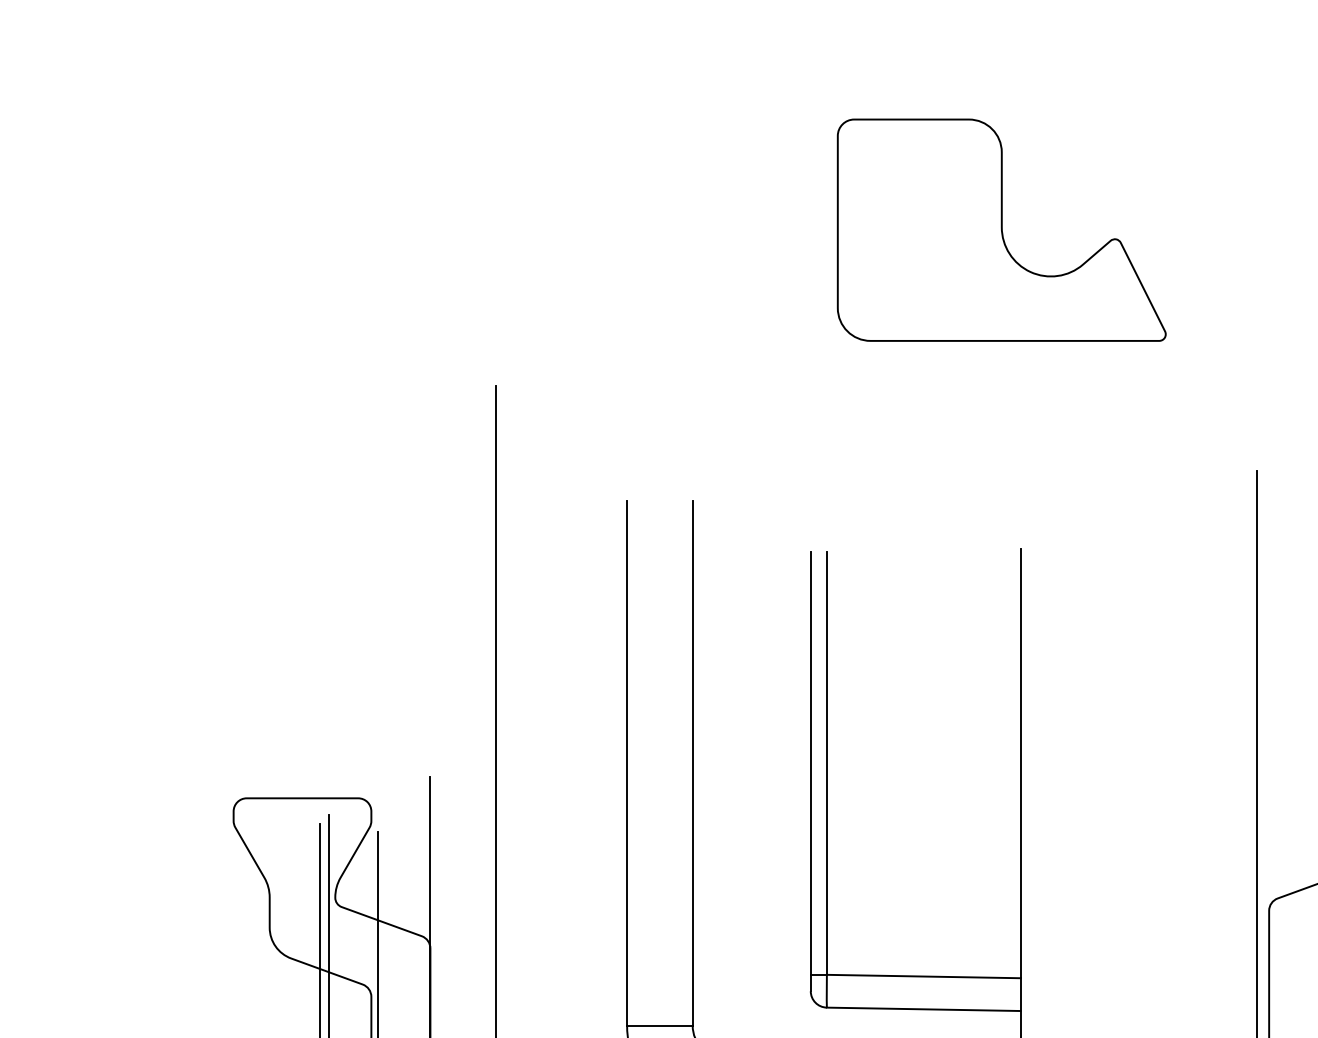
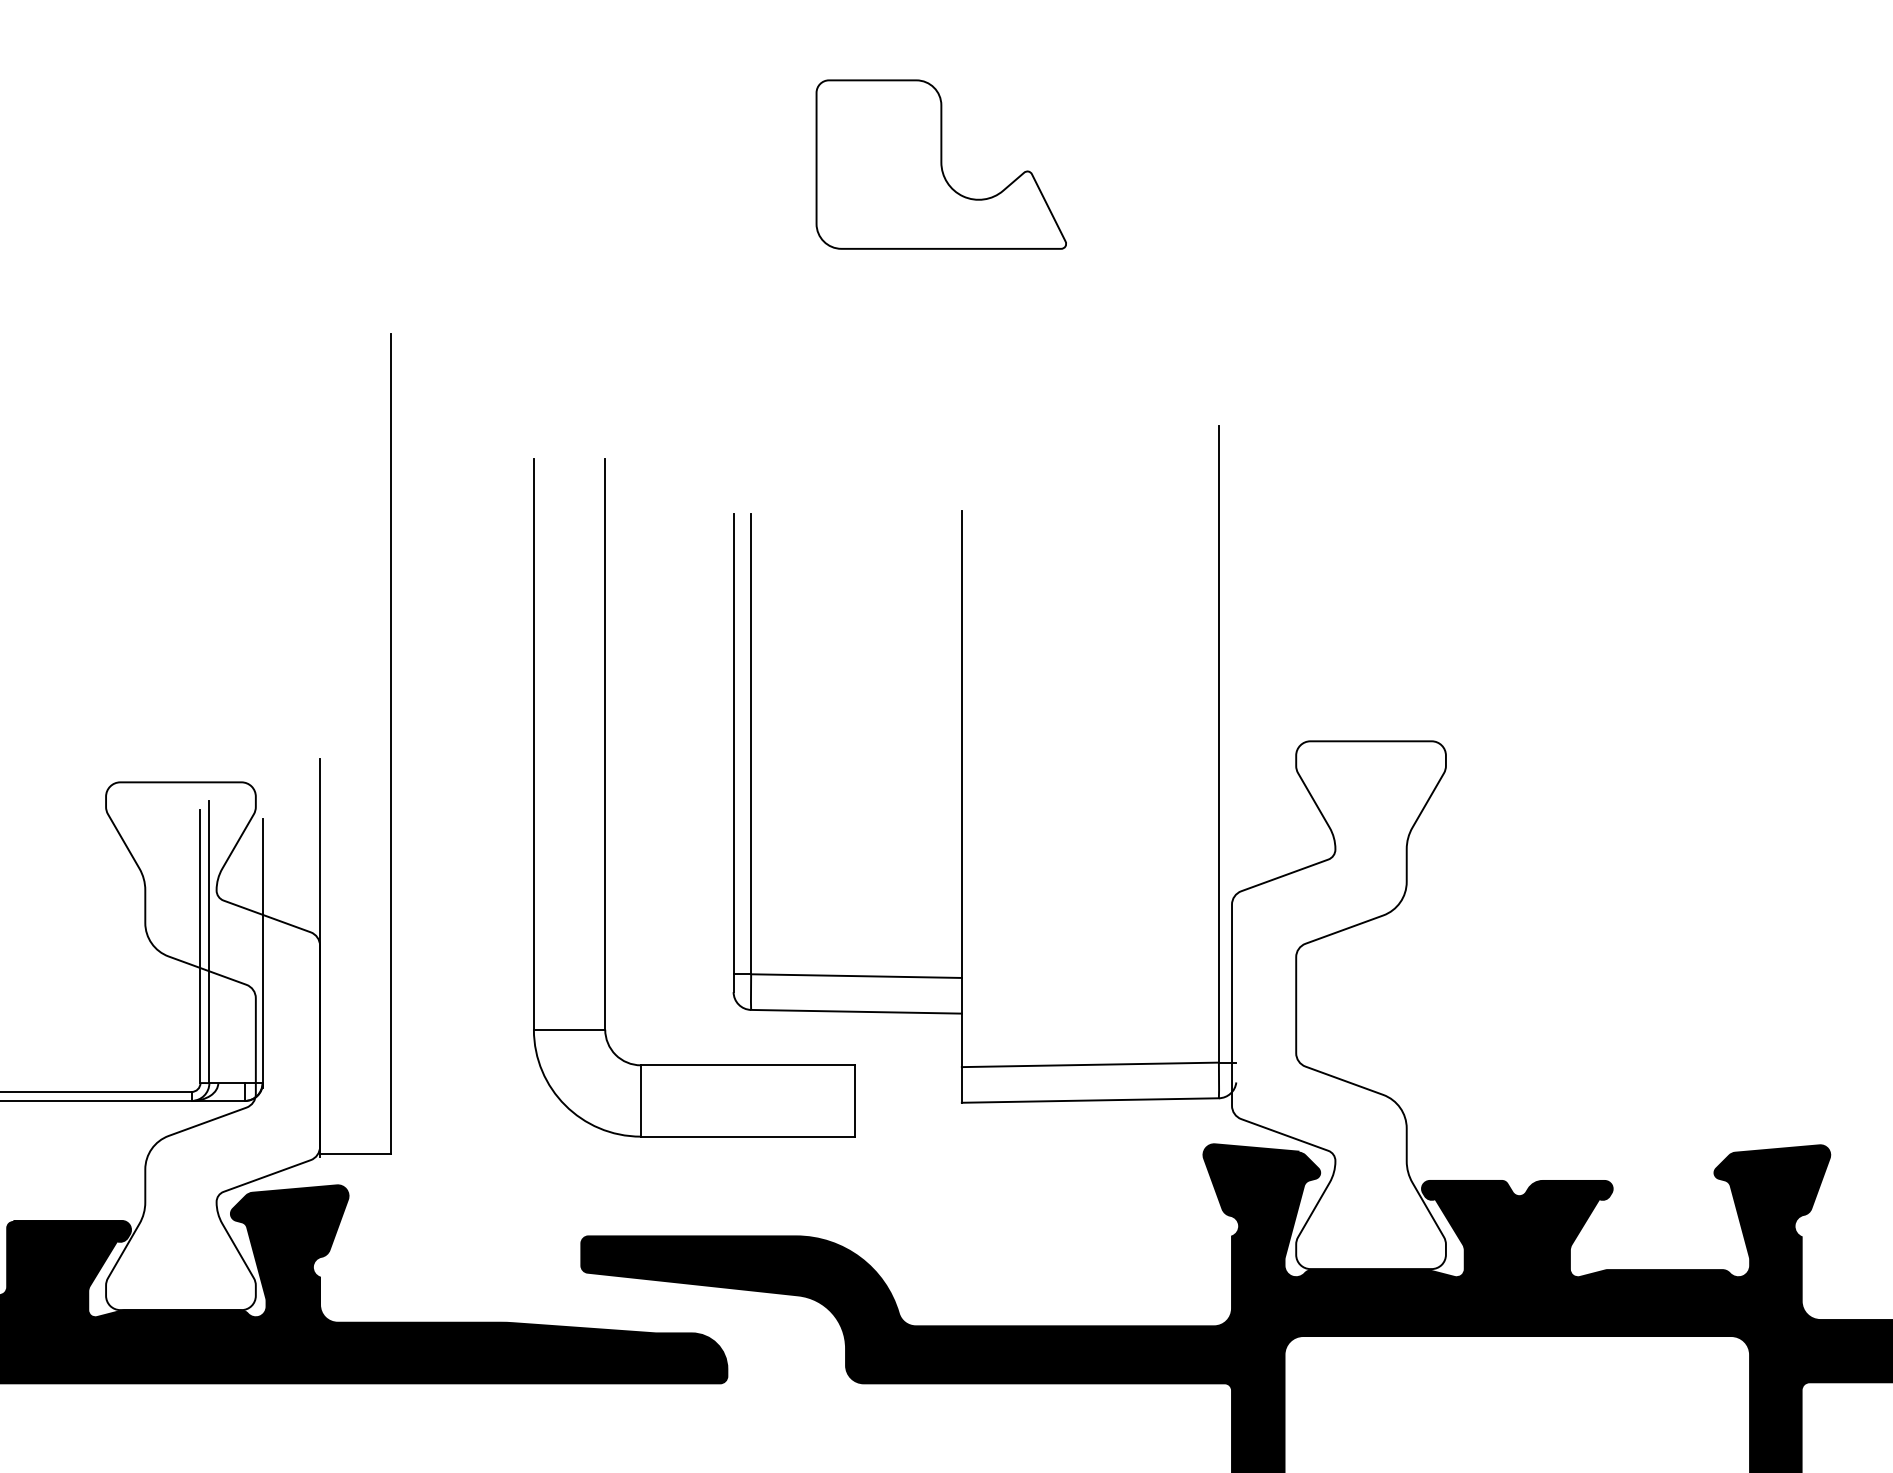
part: (1001, 230) -> (941, 164), size x0.7

